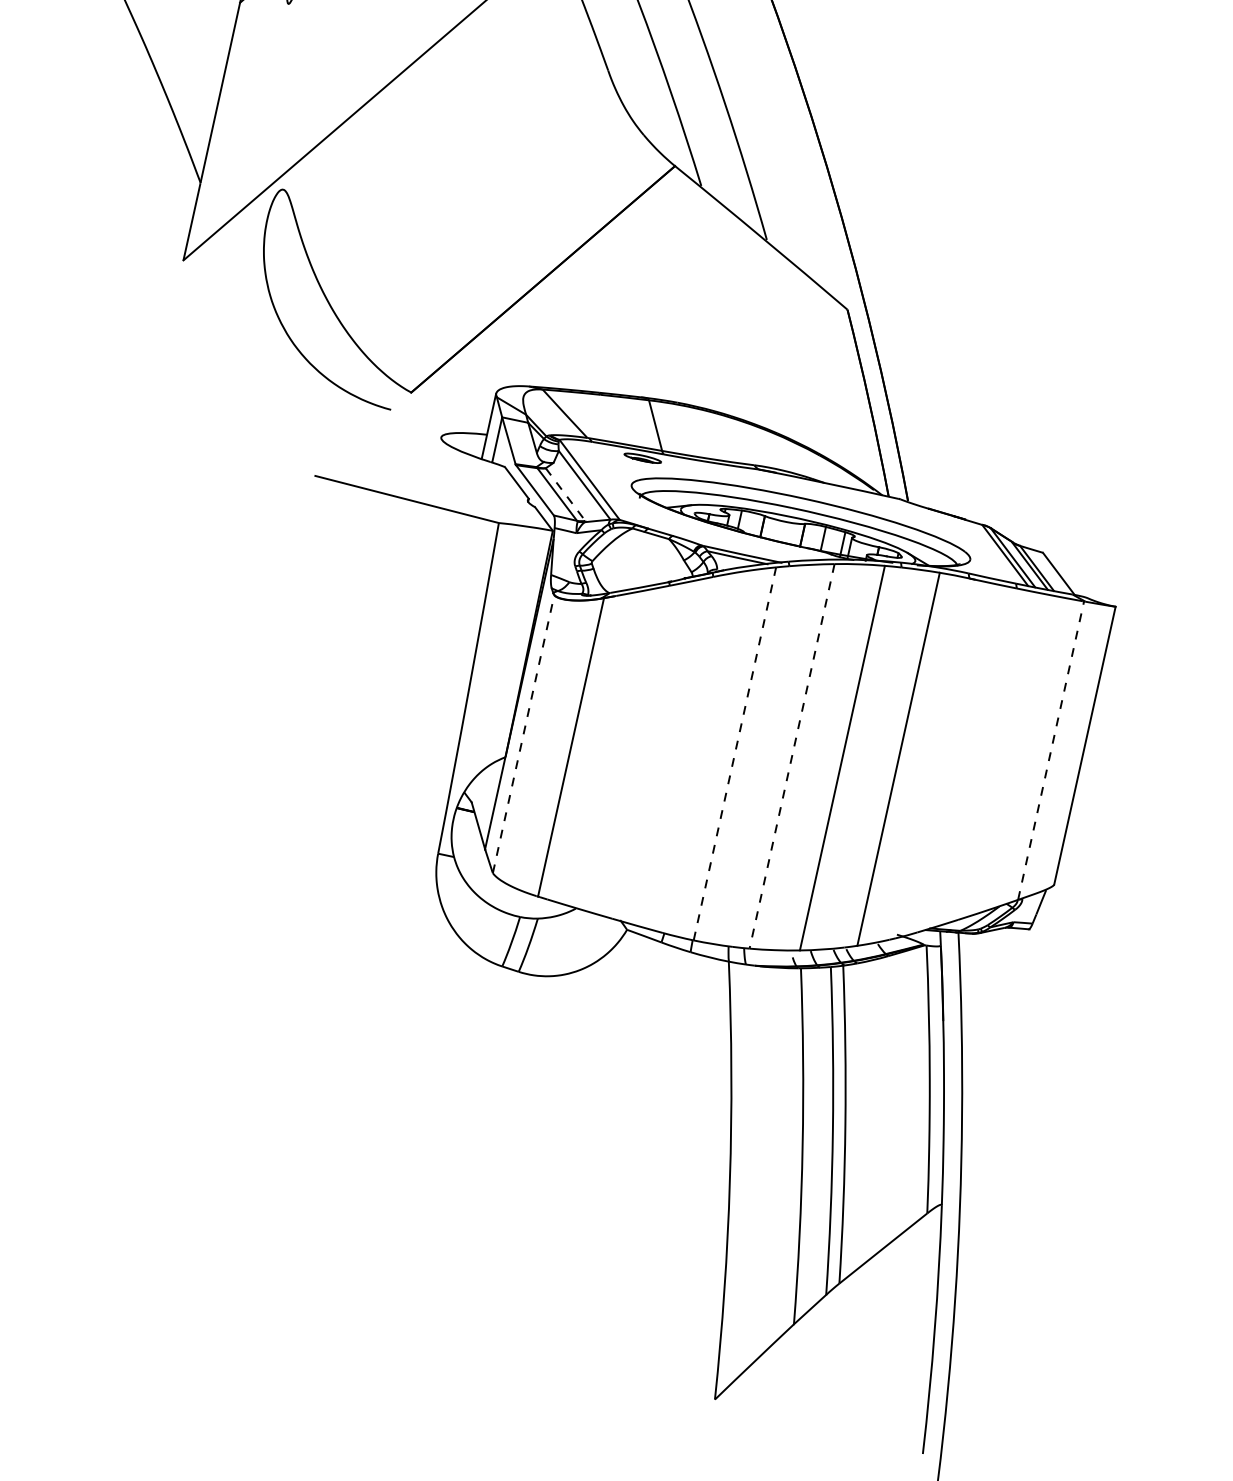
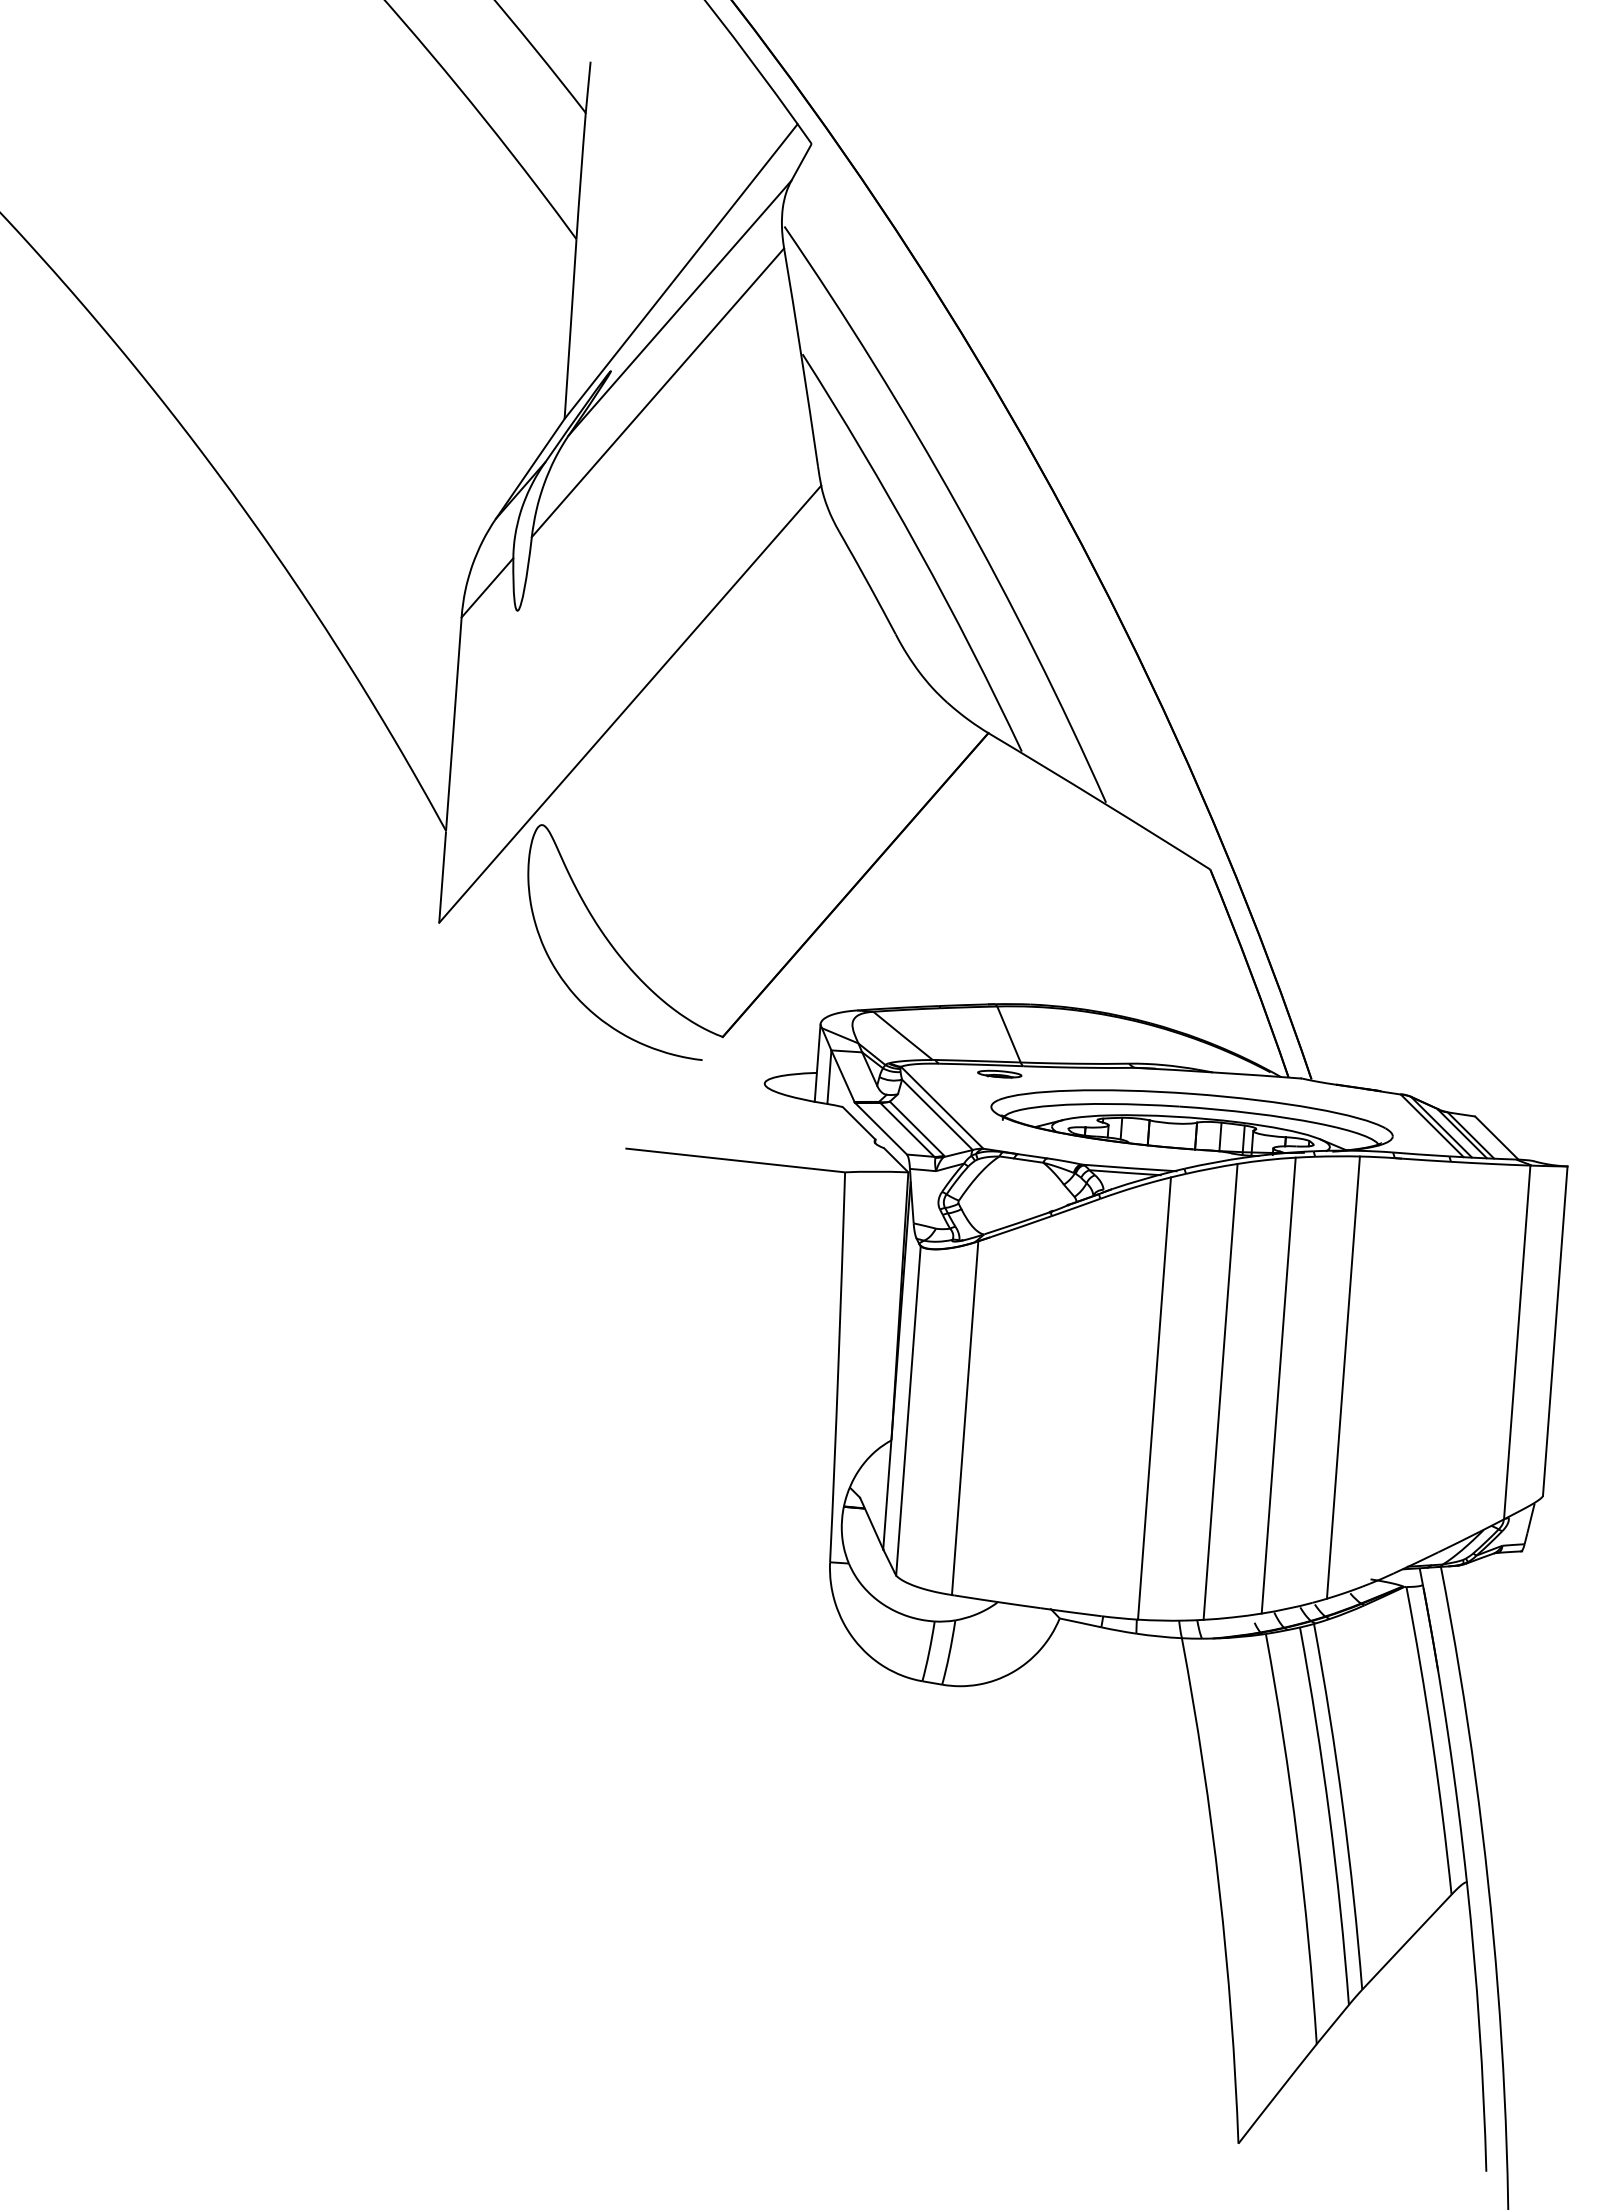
line: (566, 494) -> (917, 1128), dashed -> solid
line: (523, 733) -> (908, 1410), dashed -> solid
line: (1051, 749) -> (1517, 1341), dashed -> solid
line: (734, 753) -> (1154, 1398), dashed -> solid
line: (792, 756) -> (1220, 1391), dashed -> solid

